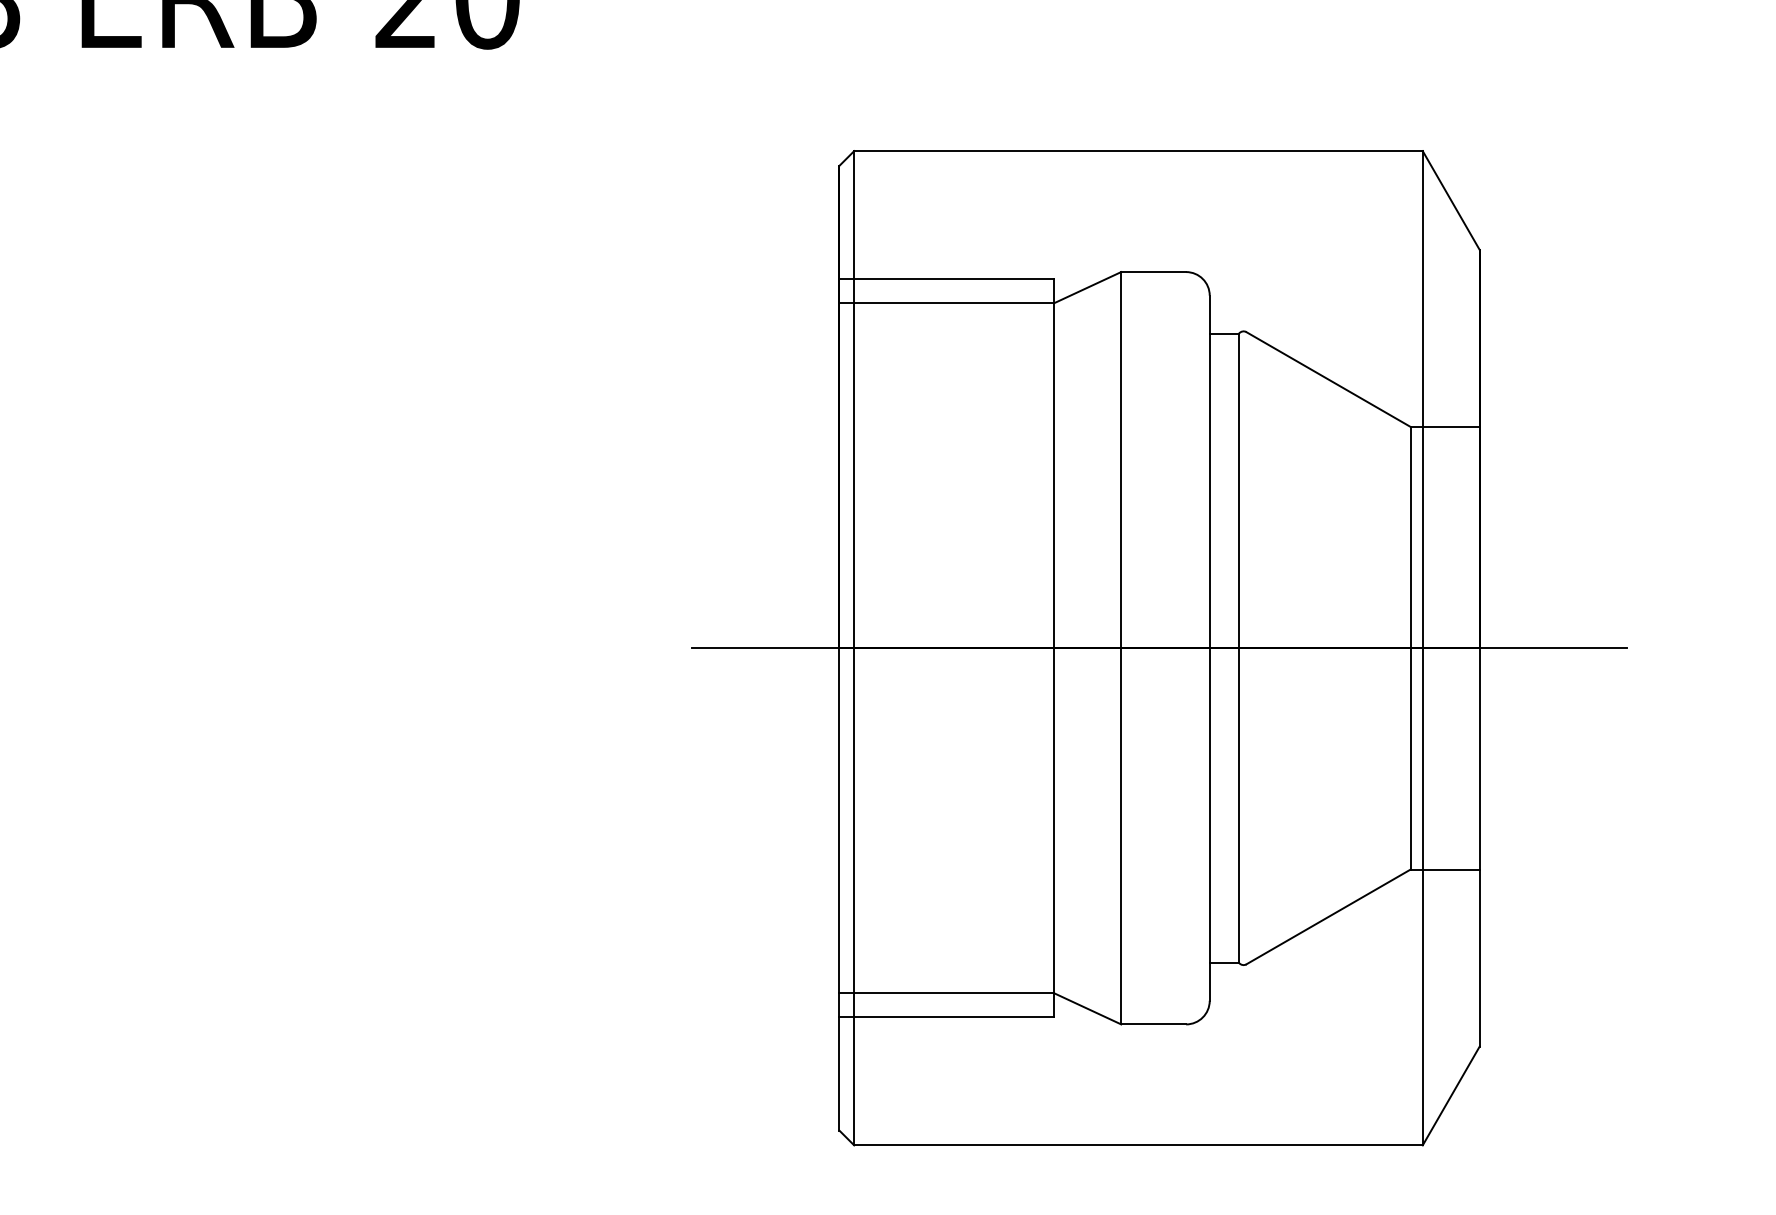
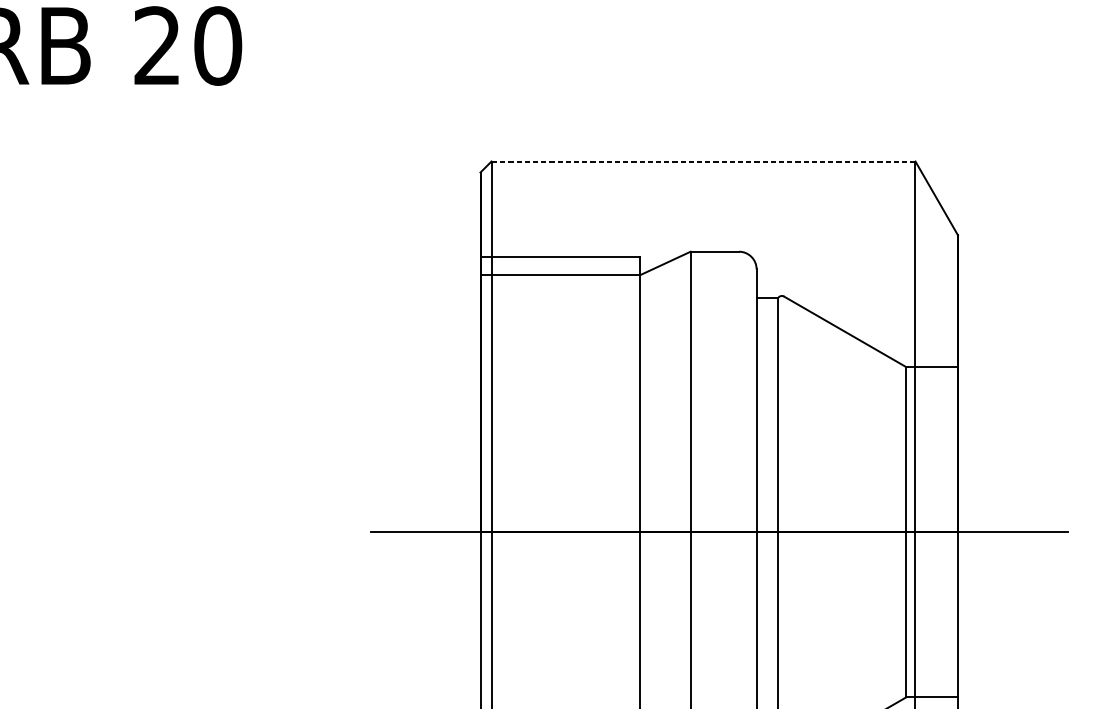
line: (1137, 151) -> (702, 161), solid -> dashed

